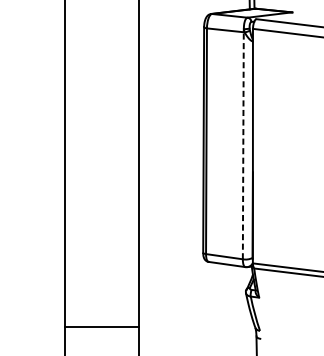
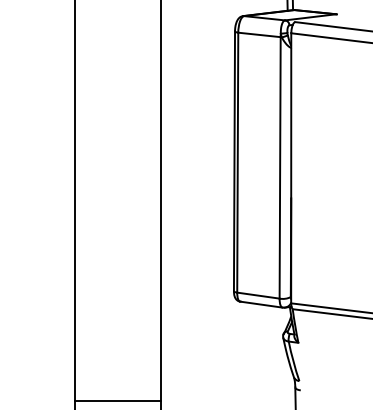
line: (243, 145) -> (280, 167), dashed -> solid
line: (102, 326) -> (117, 401), moved

